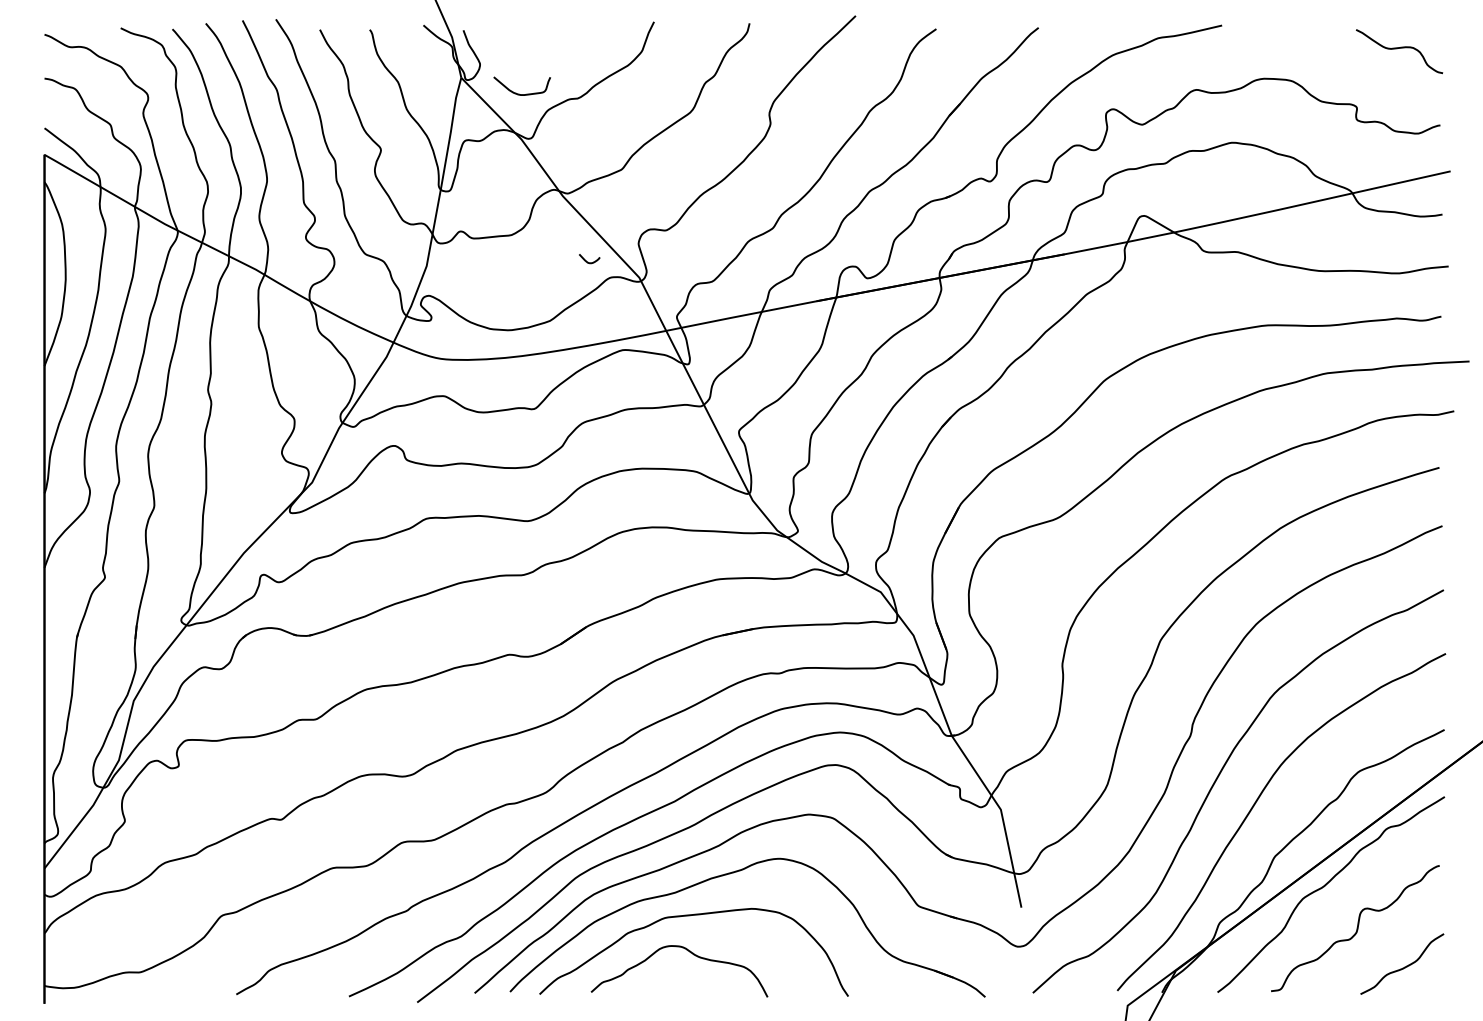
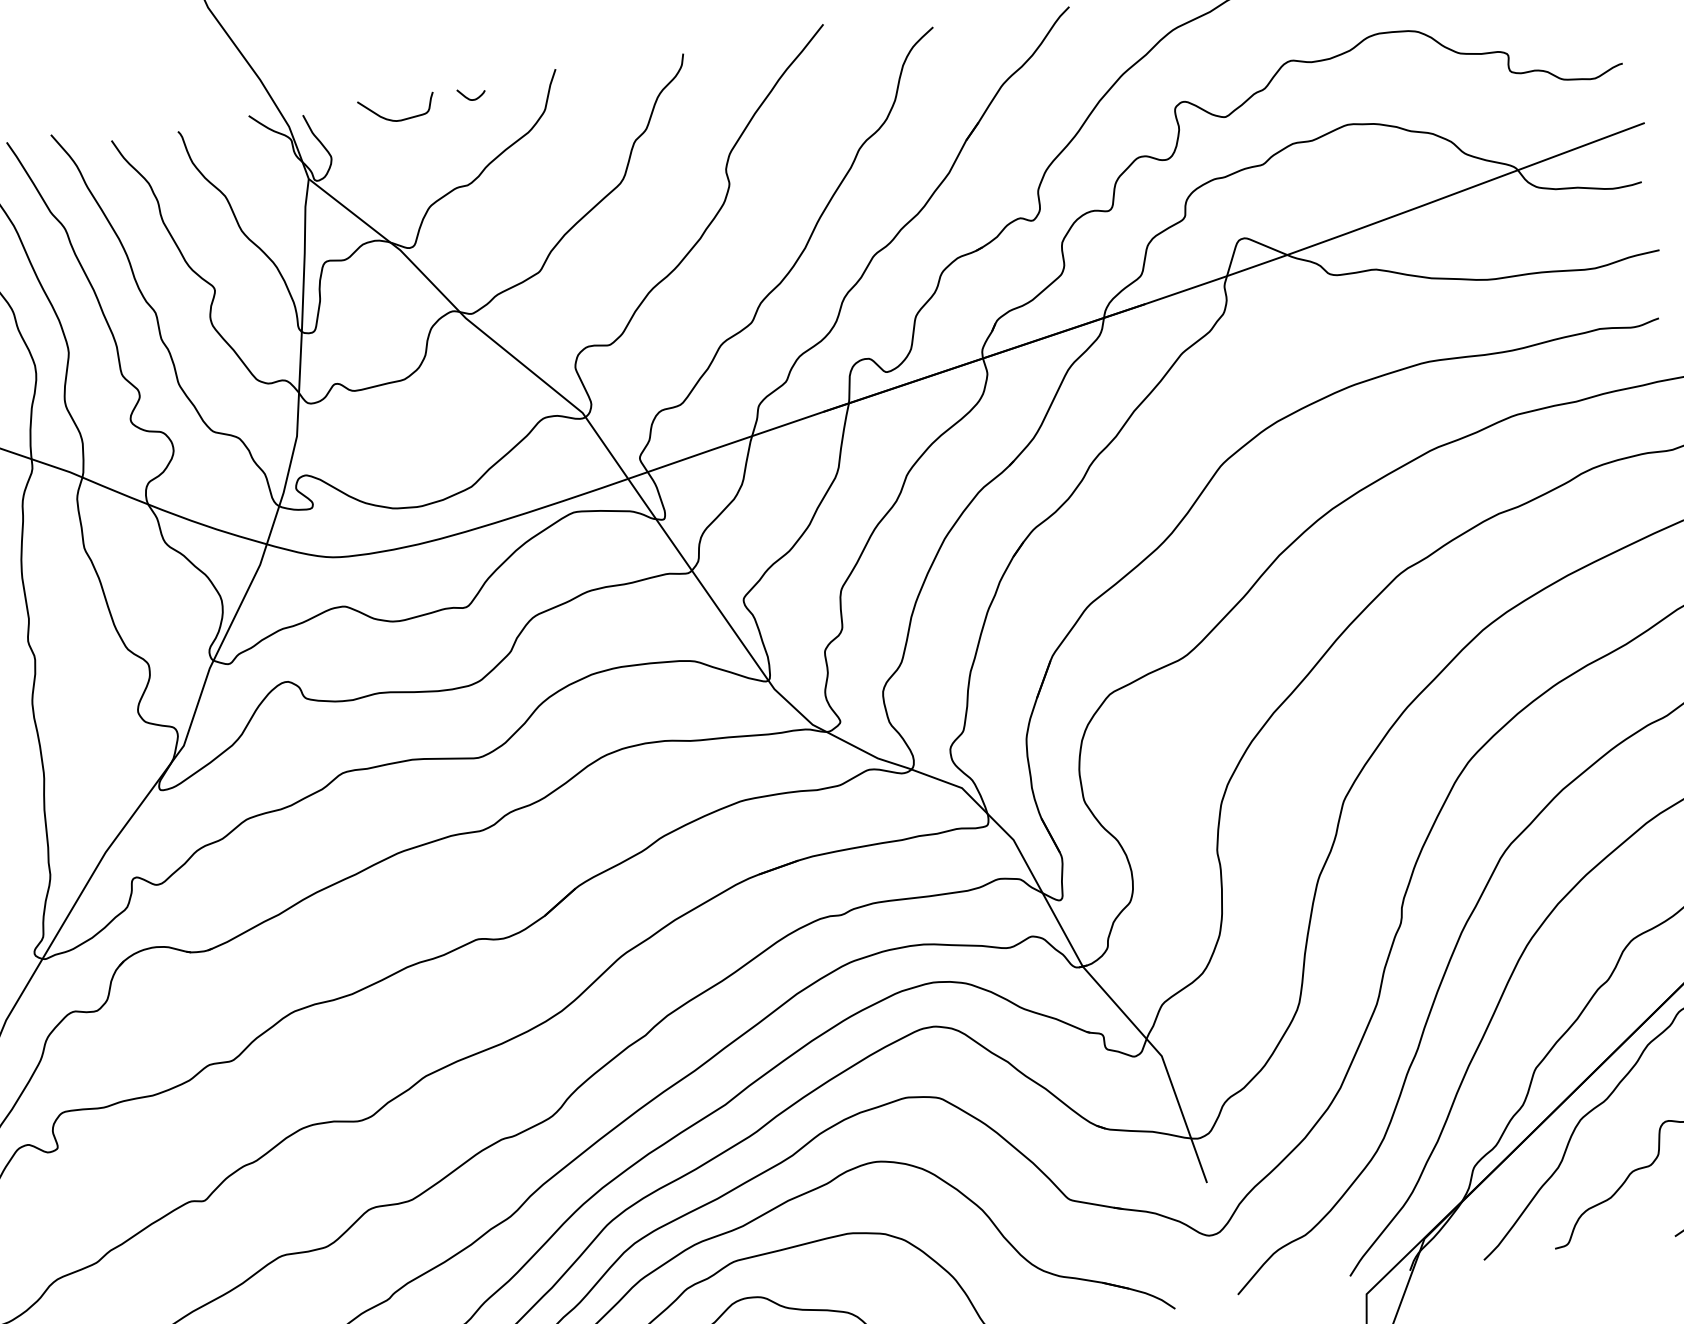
curve: (519, 93) -> (394, 119), moved
curve: (587, 261) -> (469, 98), moved

